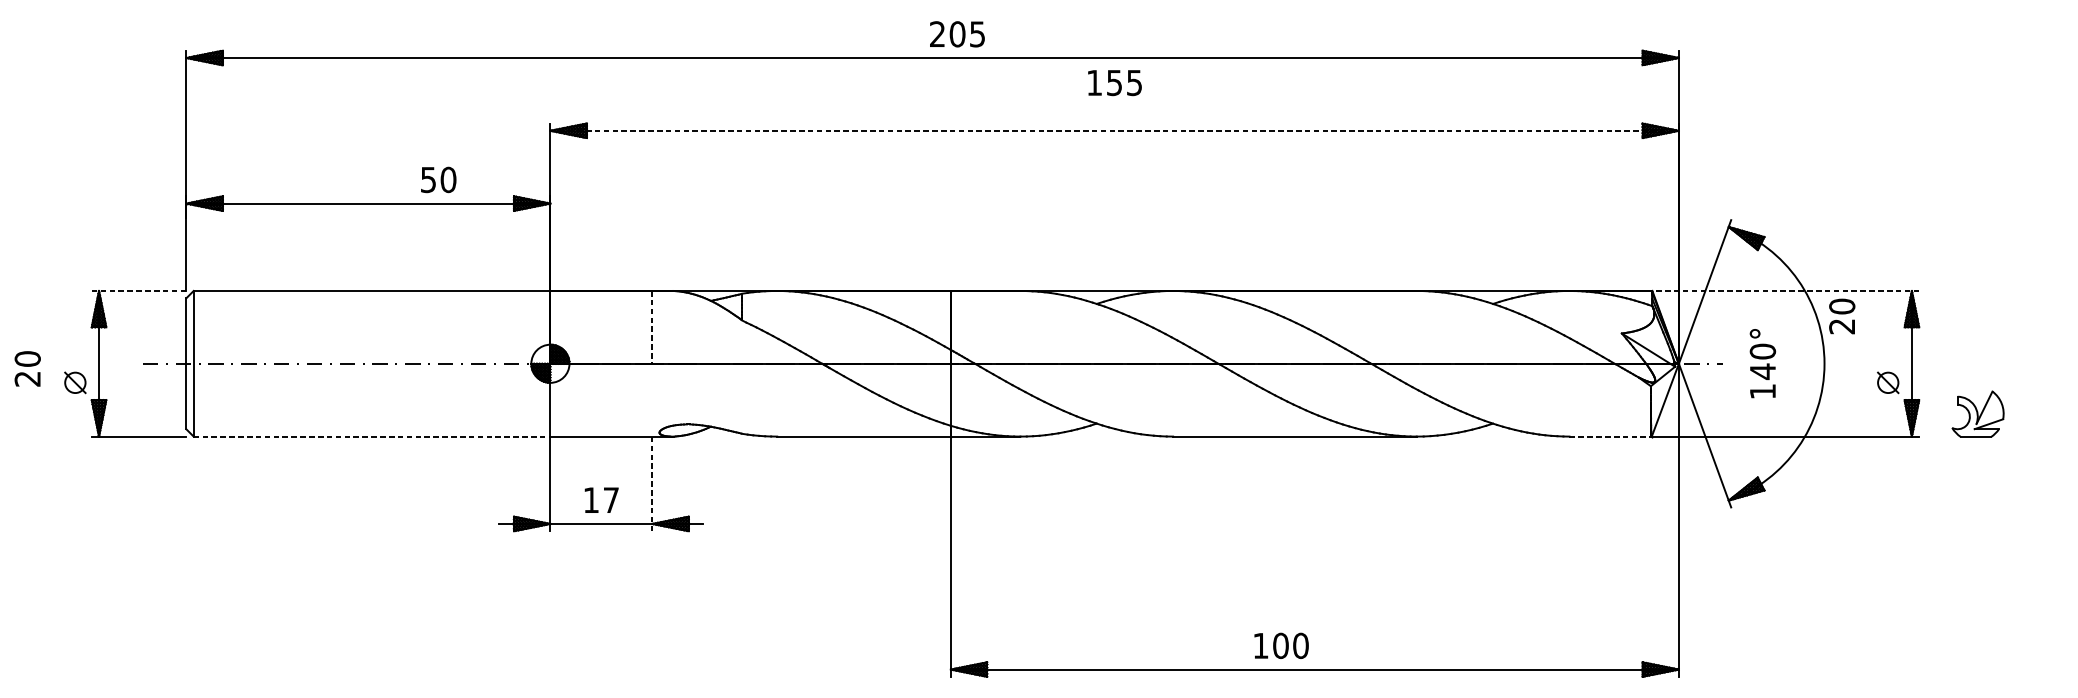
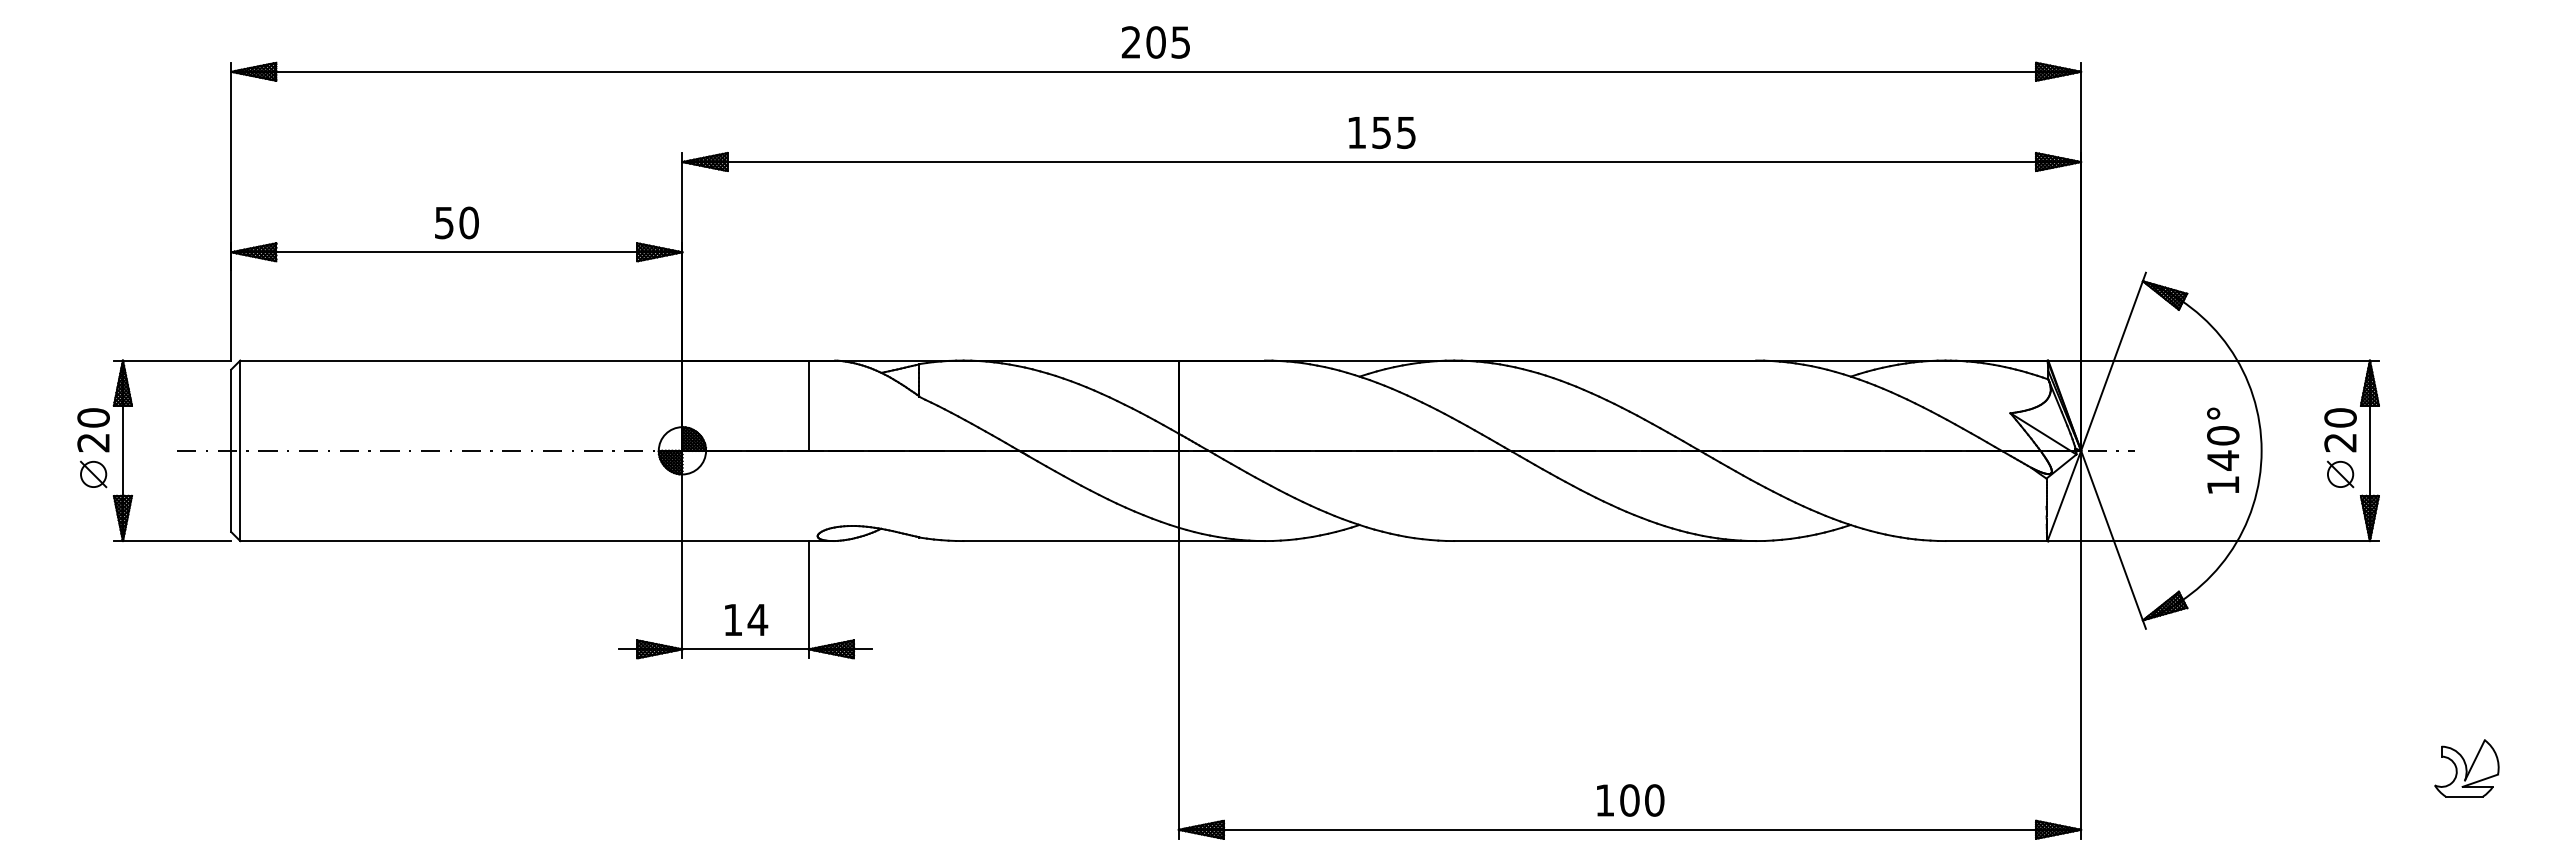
text: (957, 34) -> (1155, 42), moved
text: (1115, 82) -> (1382, 132), moved
line: (1115, 131) -> (1382, 162), dashed -> solid
text: (438, 179) -> (456, 222), moved
line: (139, 290) -> (172, 360), dashed -> solid
line: (1785, 290) -> (2213, 360), dashed -> solid
text: (1842, 316) -> (2340, 430), moved
line: (652, 328) -> (808, 406), dashed -> solid
text: (1763, 363) -> (2223, 450), moved
text: (27, 369) -> (93, 430), moved
part: (1977, 414) -> (2466, 768), moved
line: (372, 436) -> (461, 541), dashed -> solid
line: (1610, 436) -> (1996, 541), dashed -> solid
line: (652, 483) -> (808, 599), dashed -> solid
text: (610, 499) -> (757, 619), 17 -> 14
text: (1281, 645) -> (1630, 800), moved

